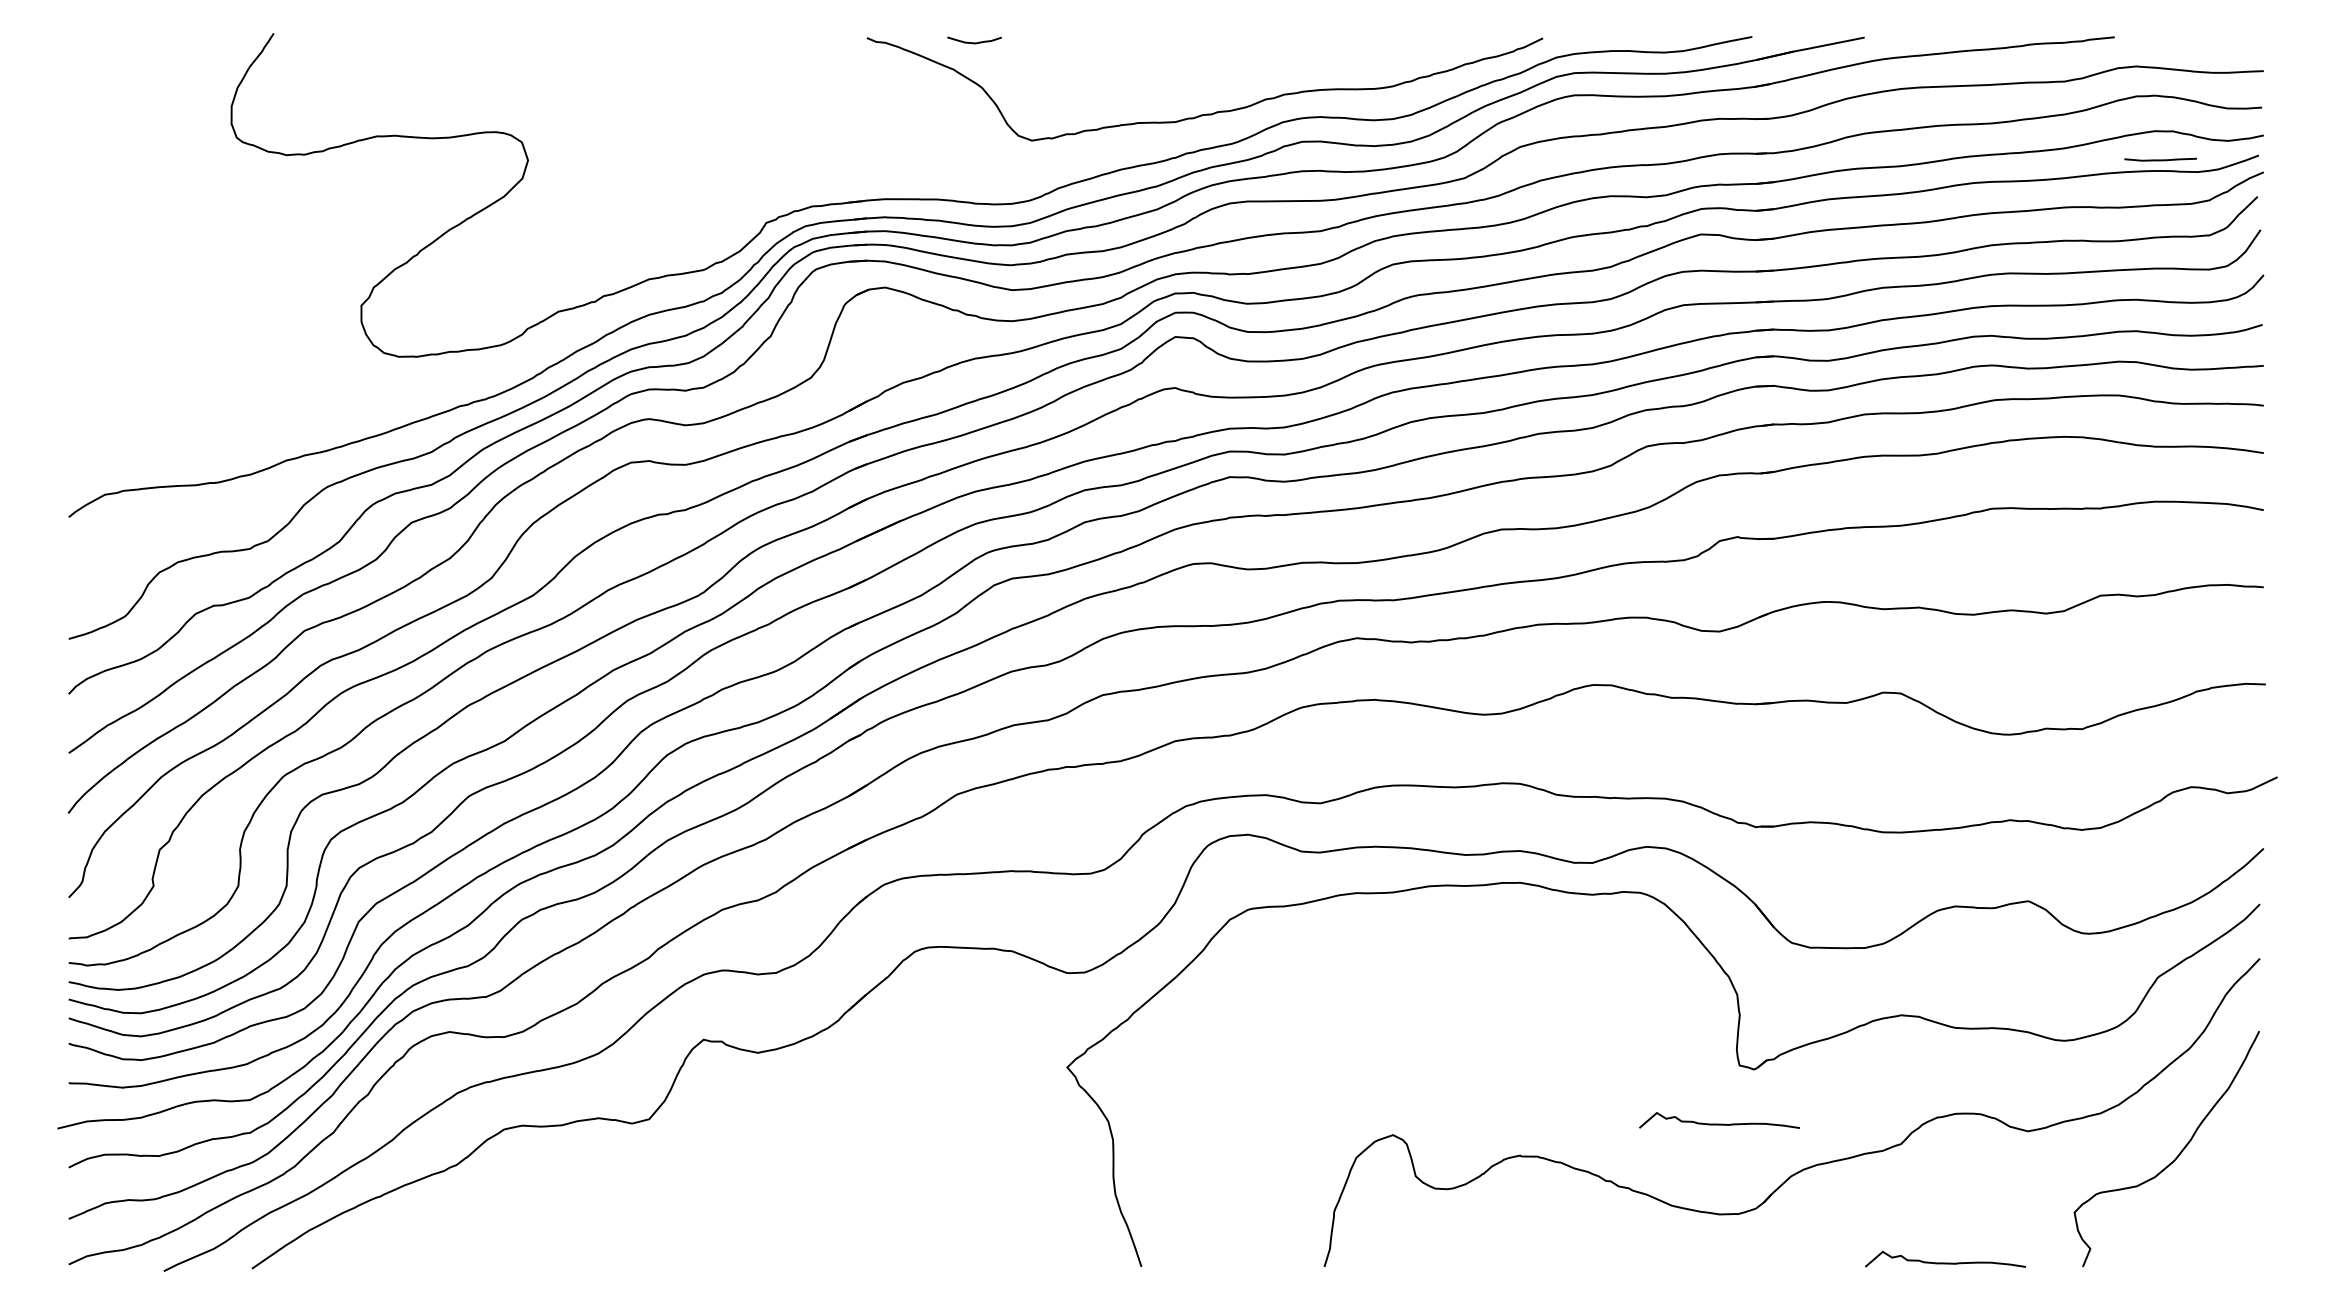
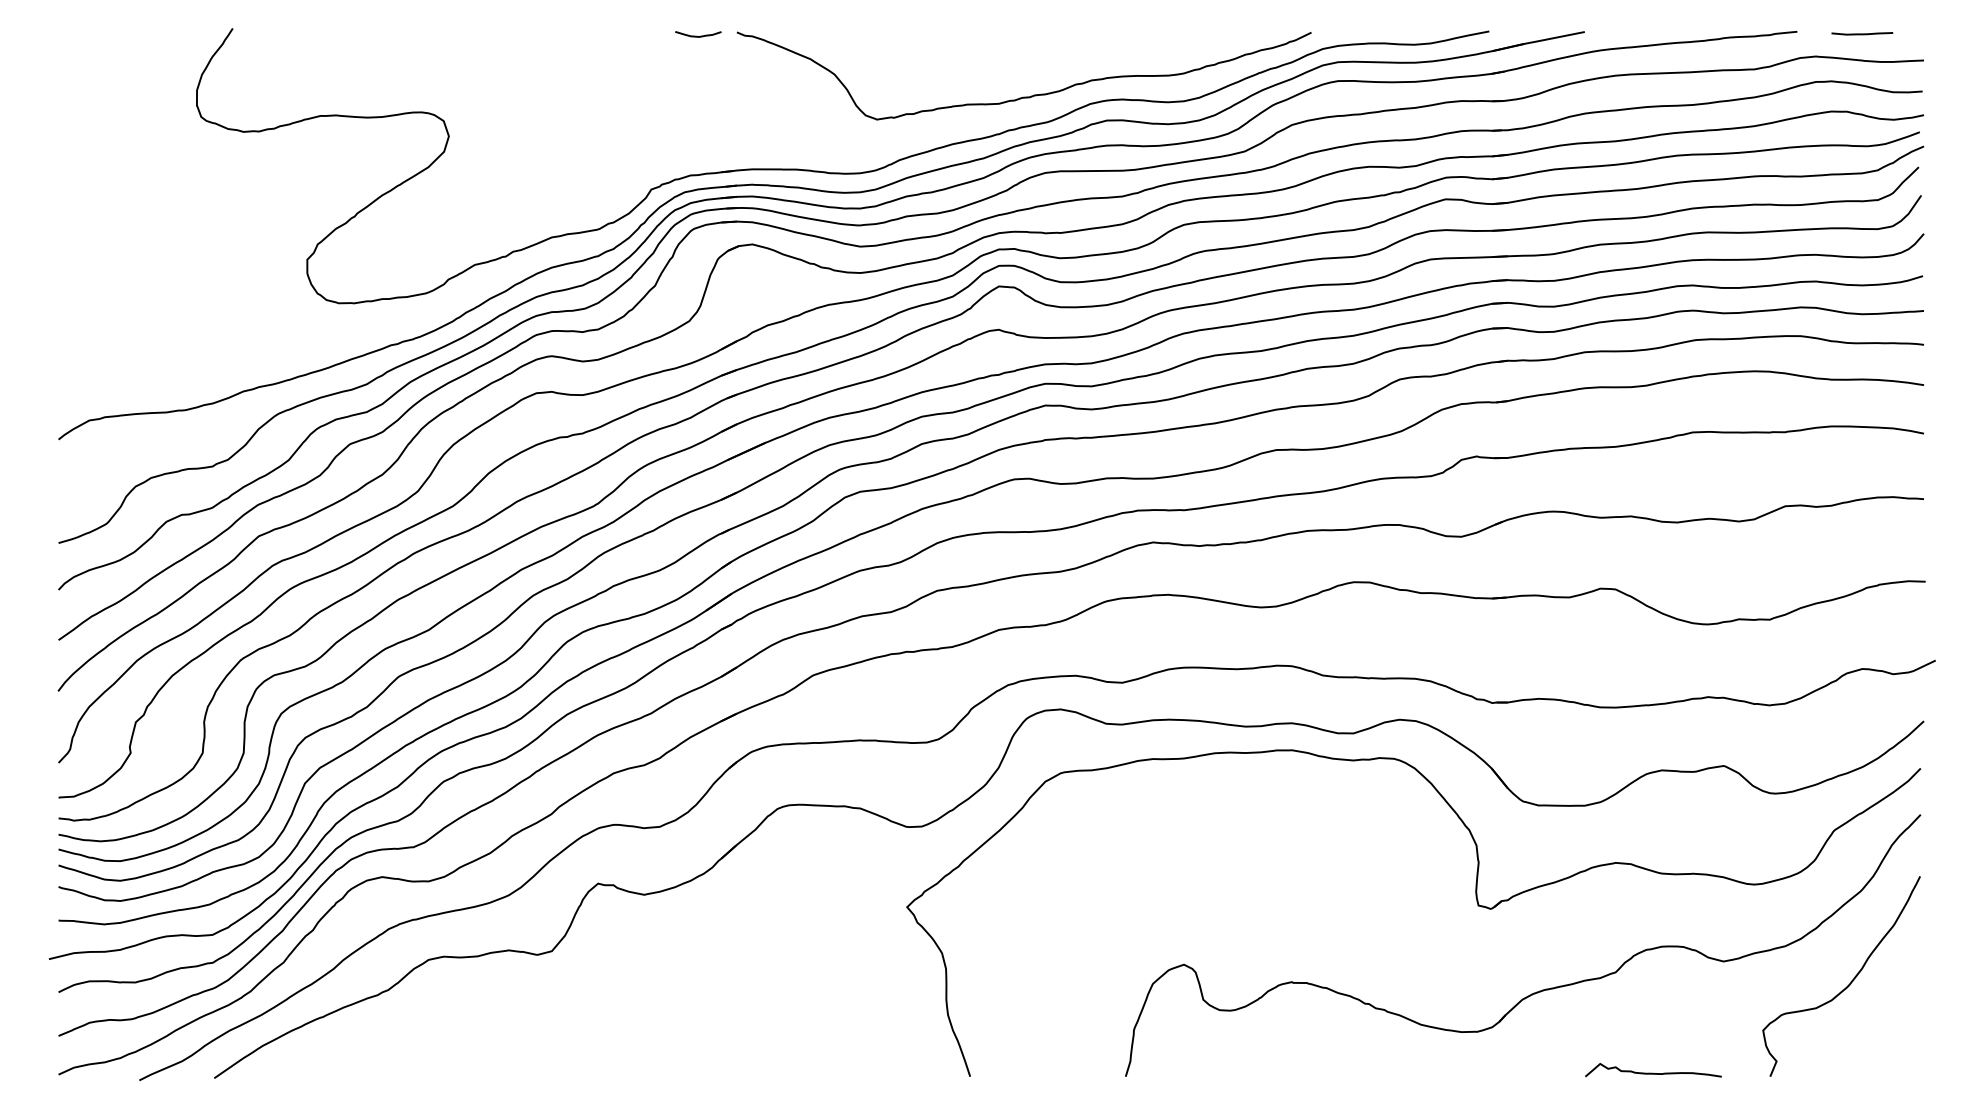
curve: (974, 42) -> (698, 36), moved
line: (2160, 159) -> (1862, 33), moved
curve: (1719, 1123) -> (1461, 954), removed

